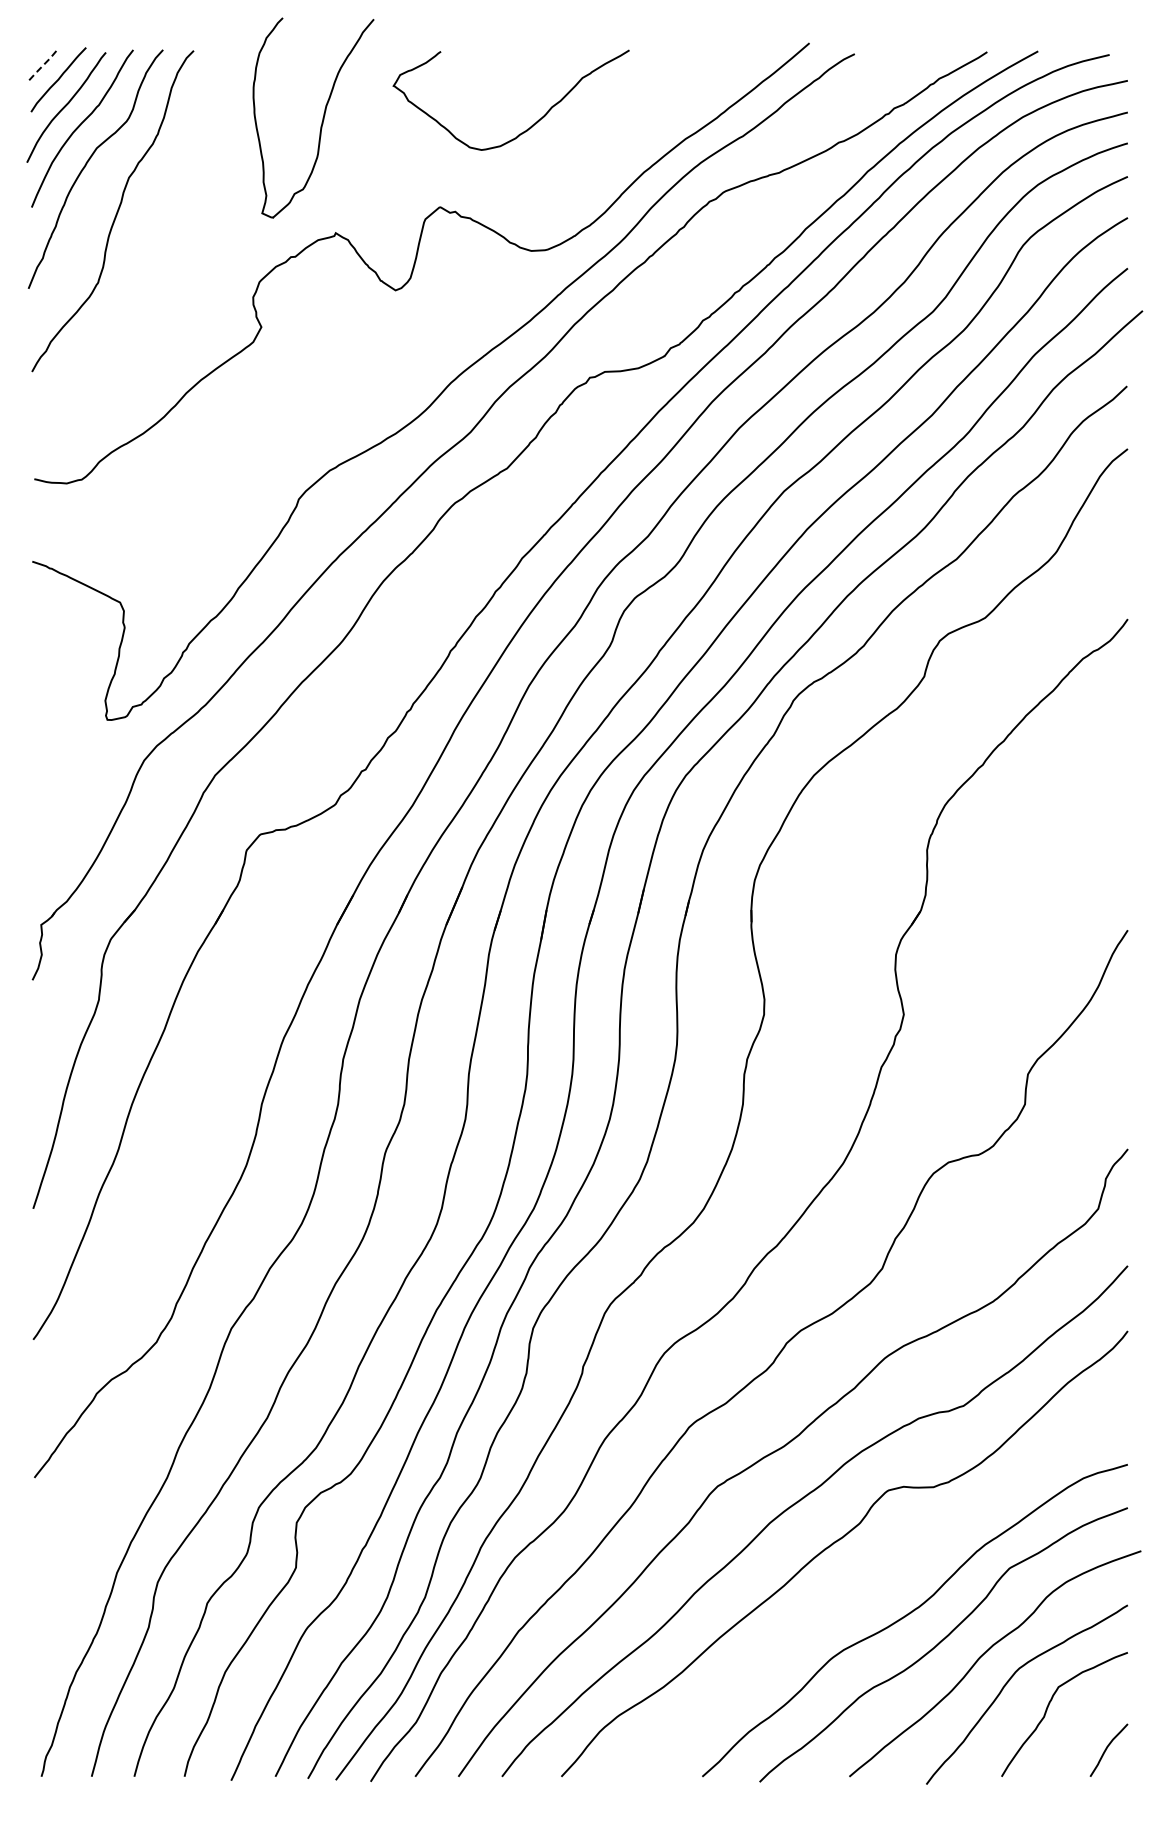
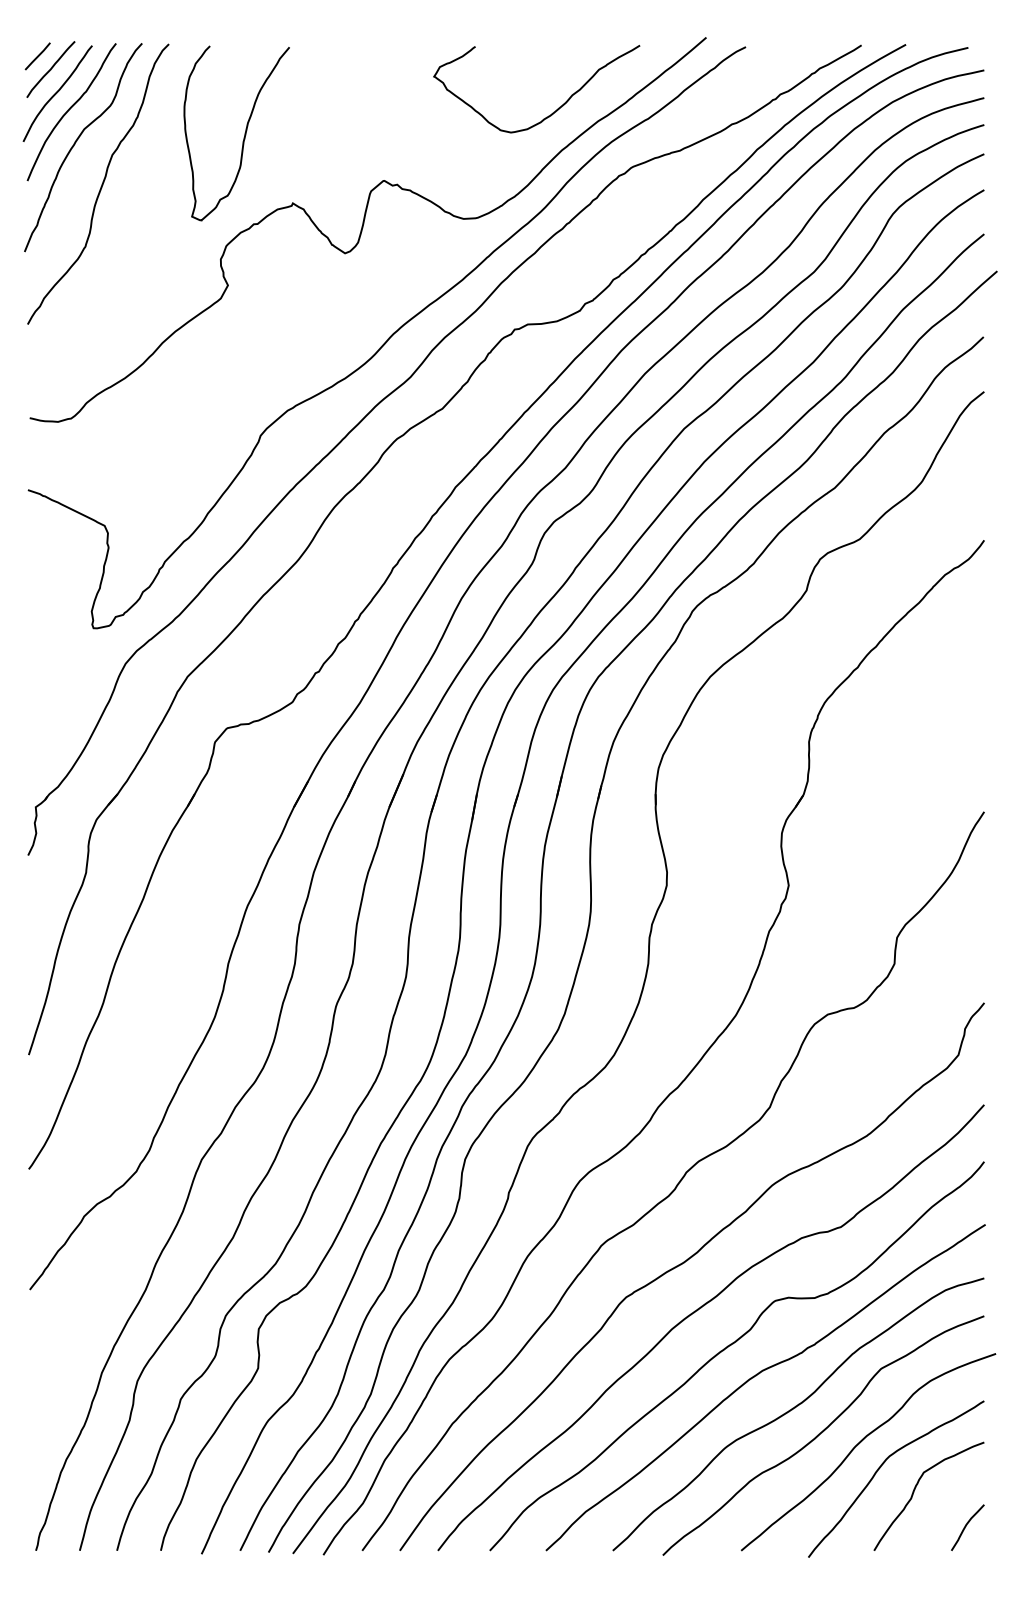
line: (43, 65) -> (37, 57), dashed -> solid
curve: (322, 117) -> (244, 132), moved
curve: (532, 124) -> (555, 110), moved
curve: (867, 1576) -> (757, 1375), added

